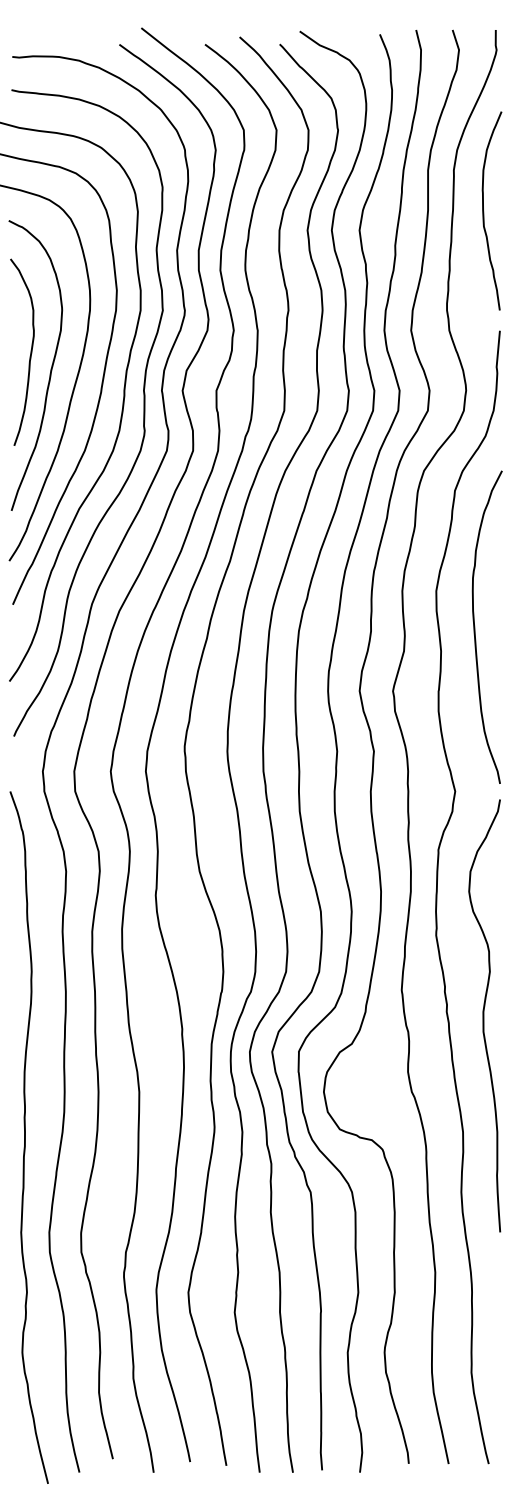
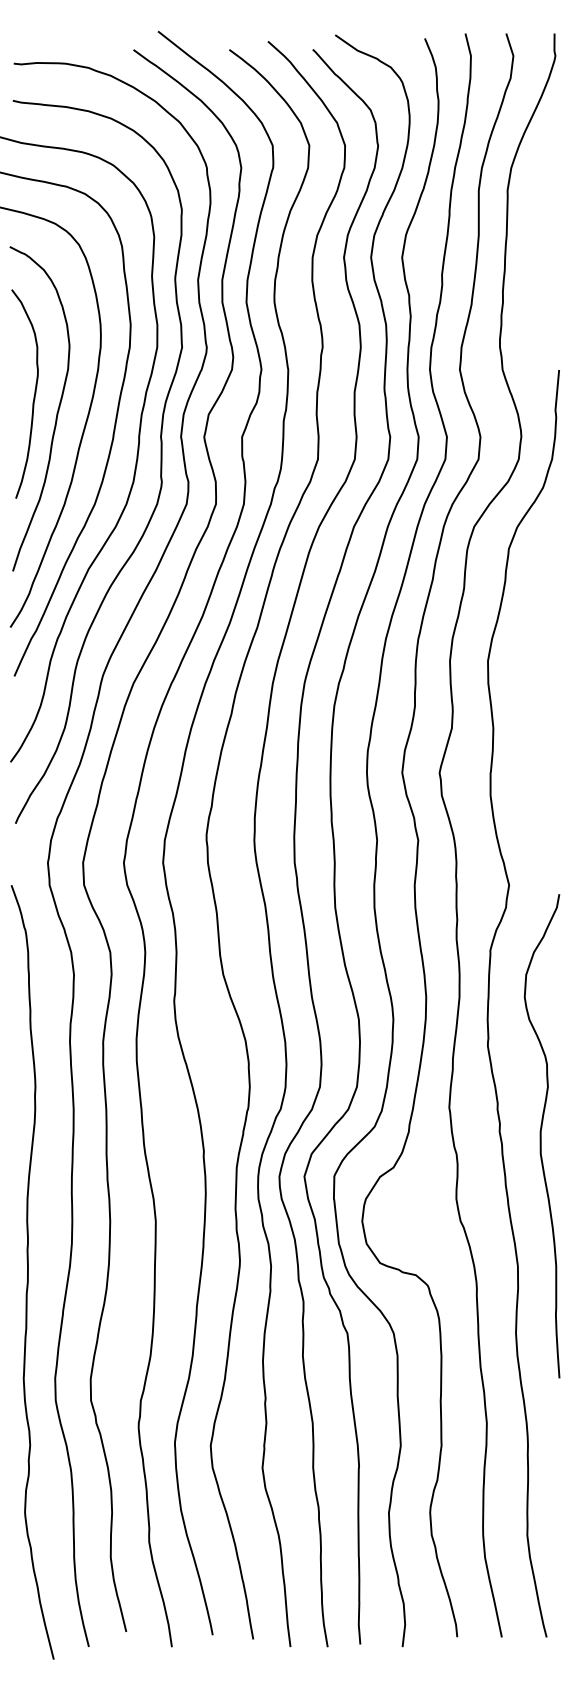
curve: (484, 210) -> (541, 235), removed
curve: (475, 627) -> (531, 701), removed

